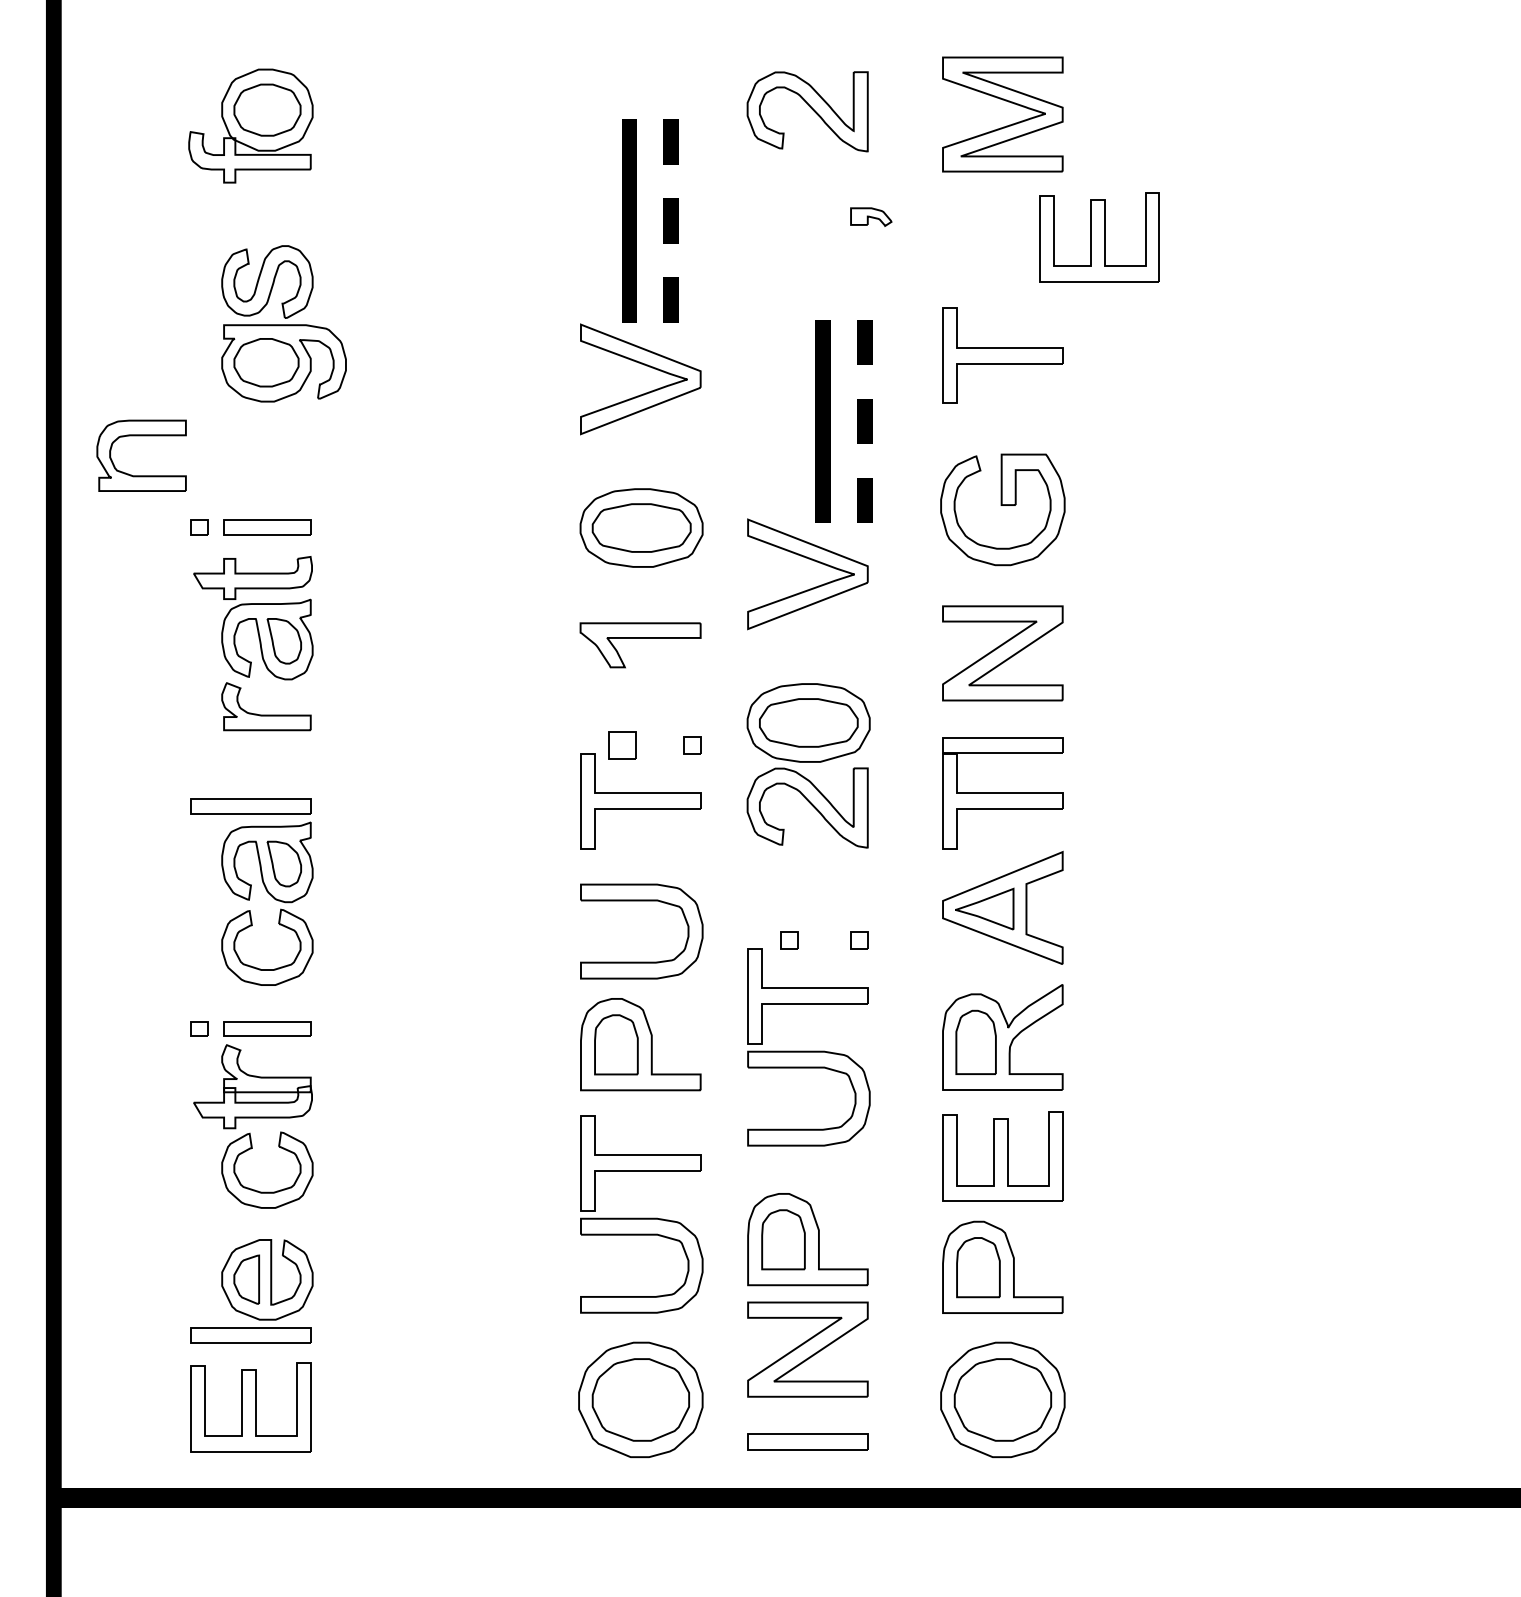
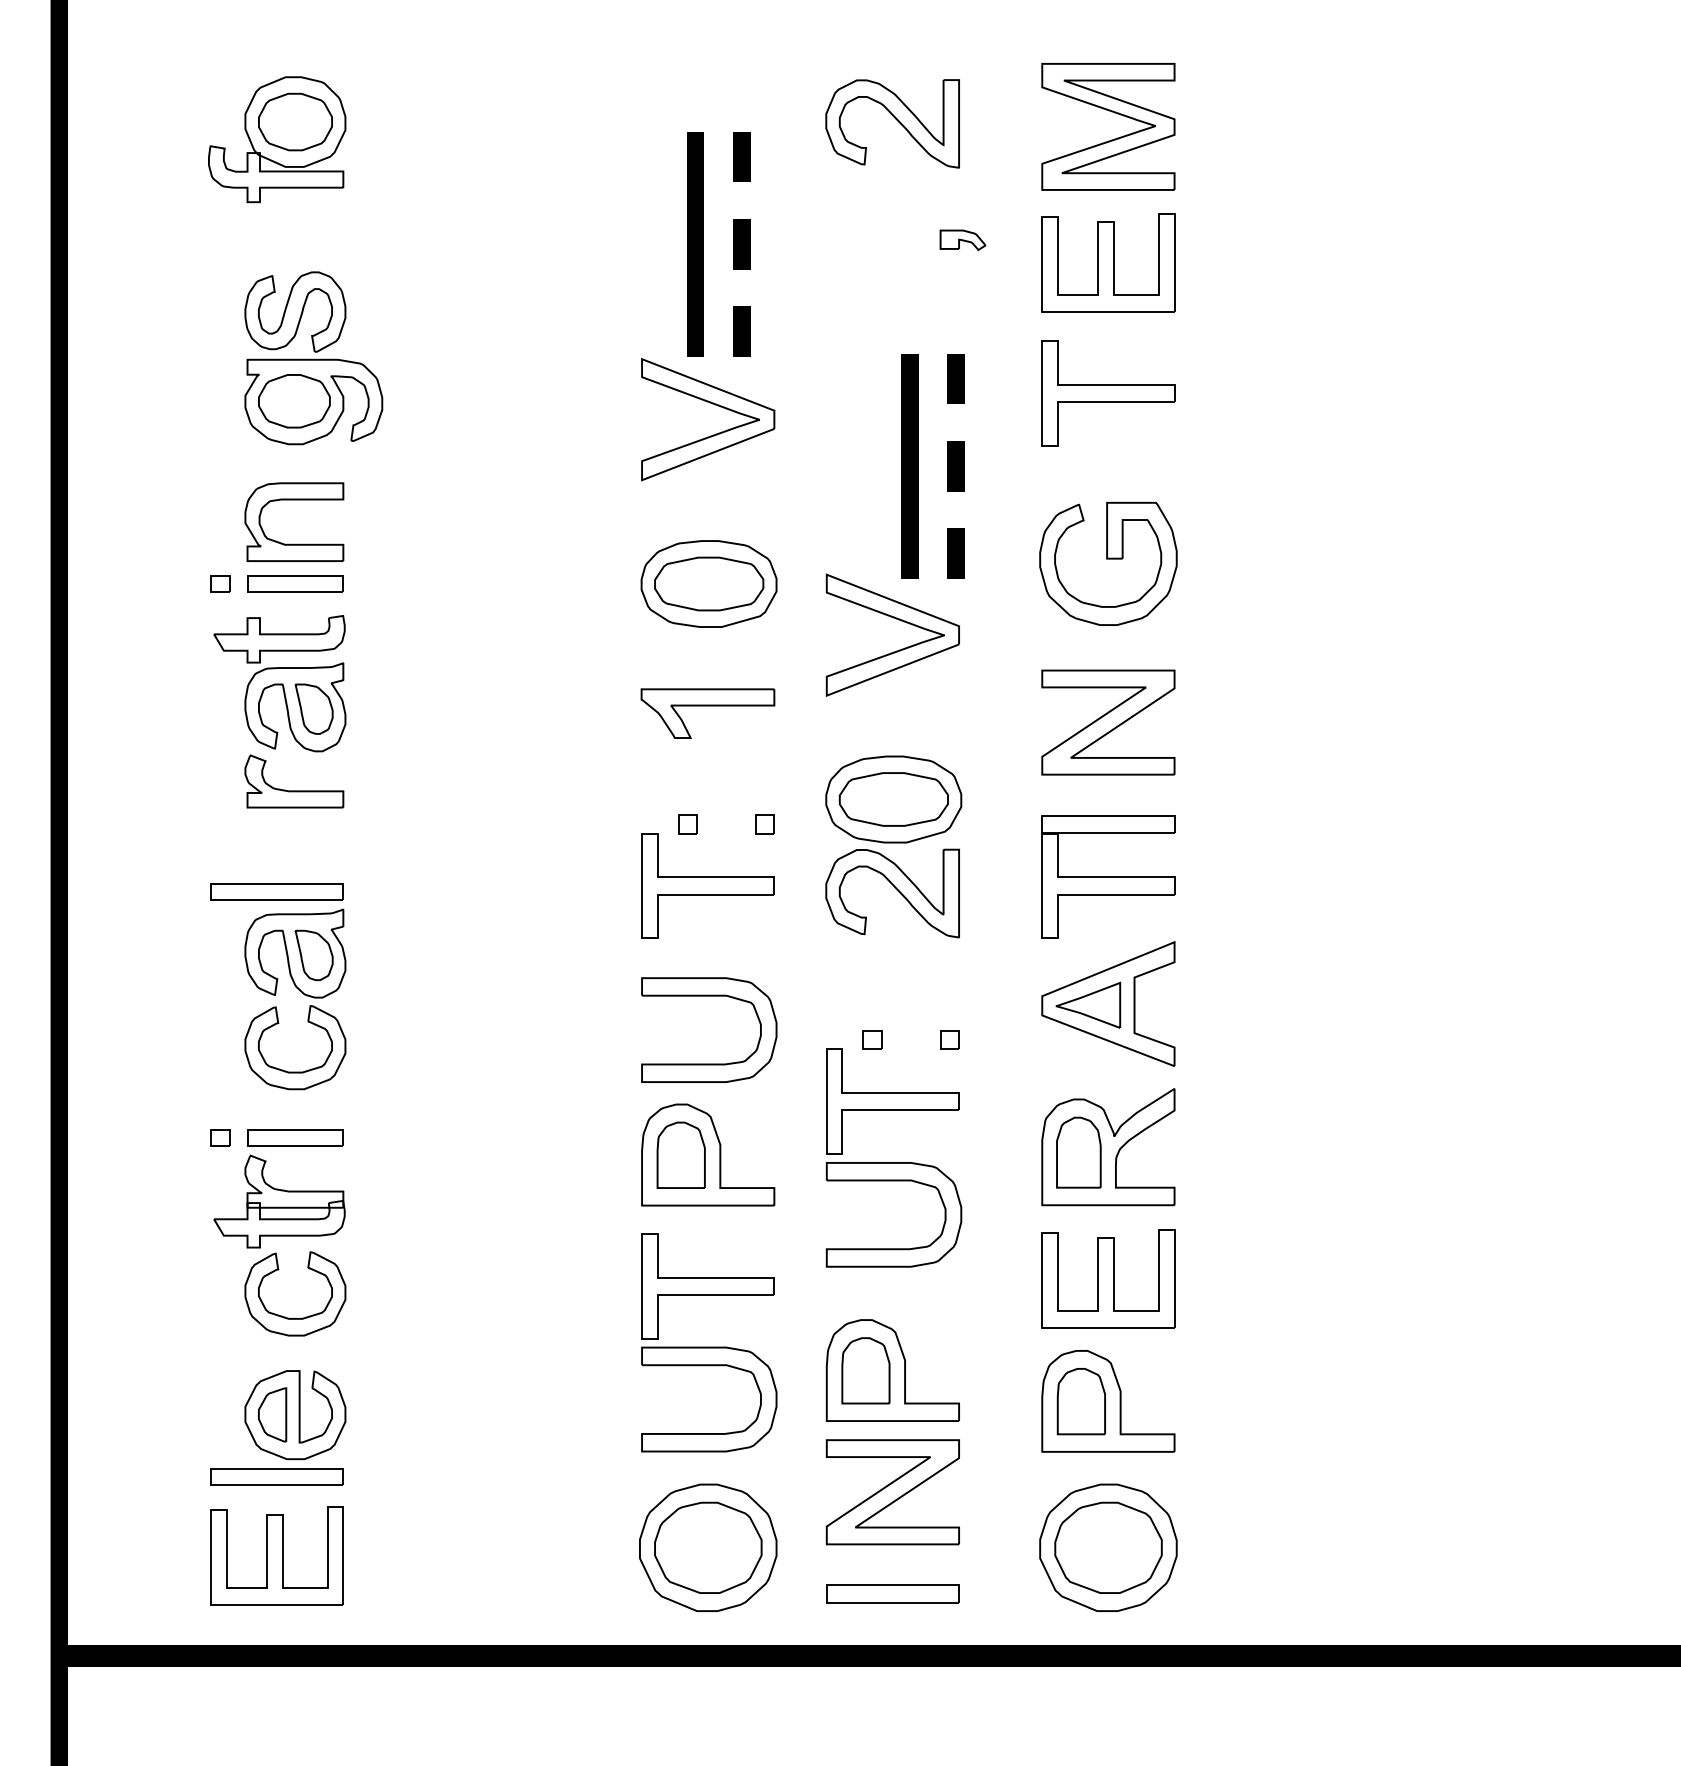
part: (1099, 237) -> (1108, 262), moved
part: (141, 436) -> (294, 500), moved
part: (622, 745) -> (687, 824), size x0.62

